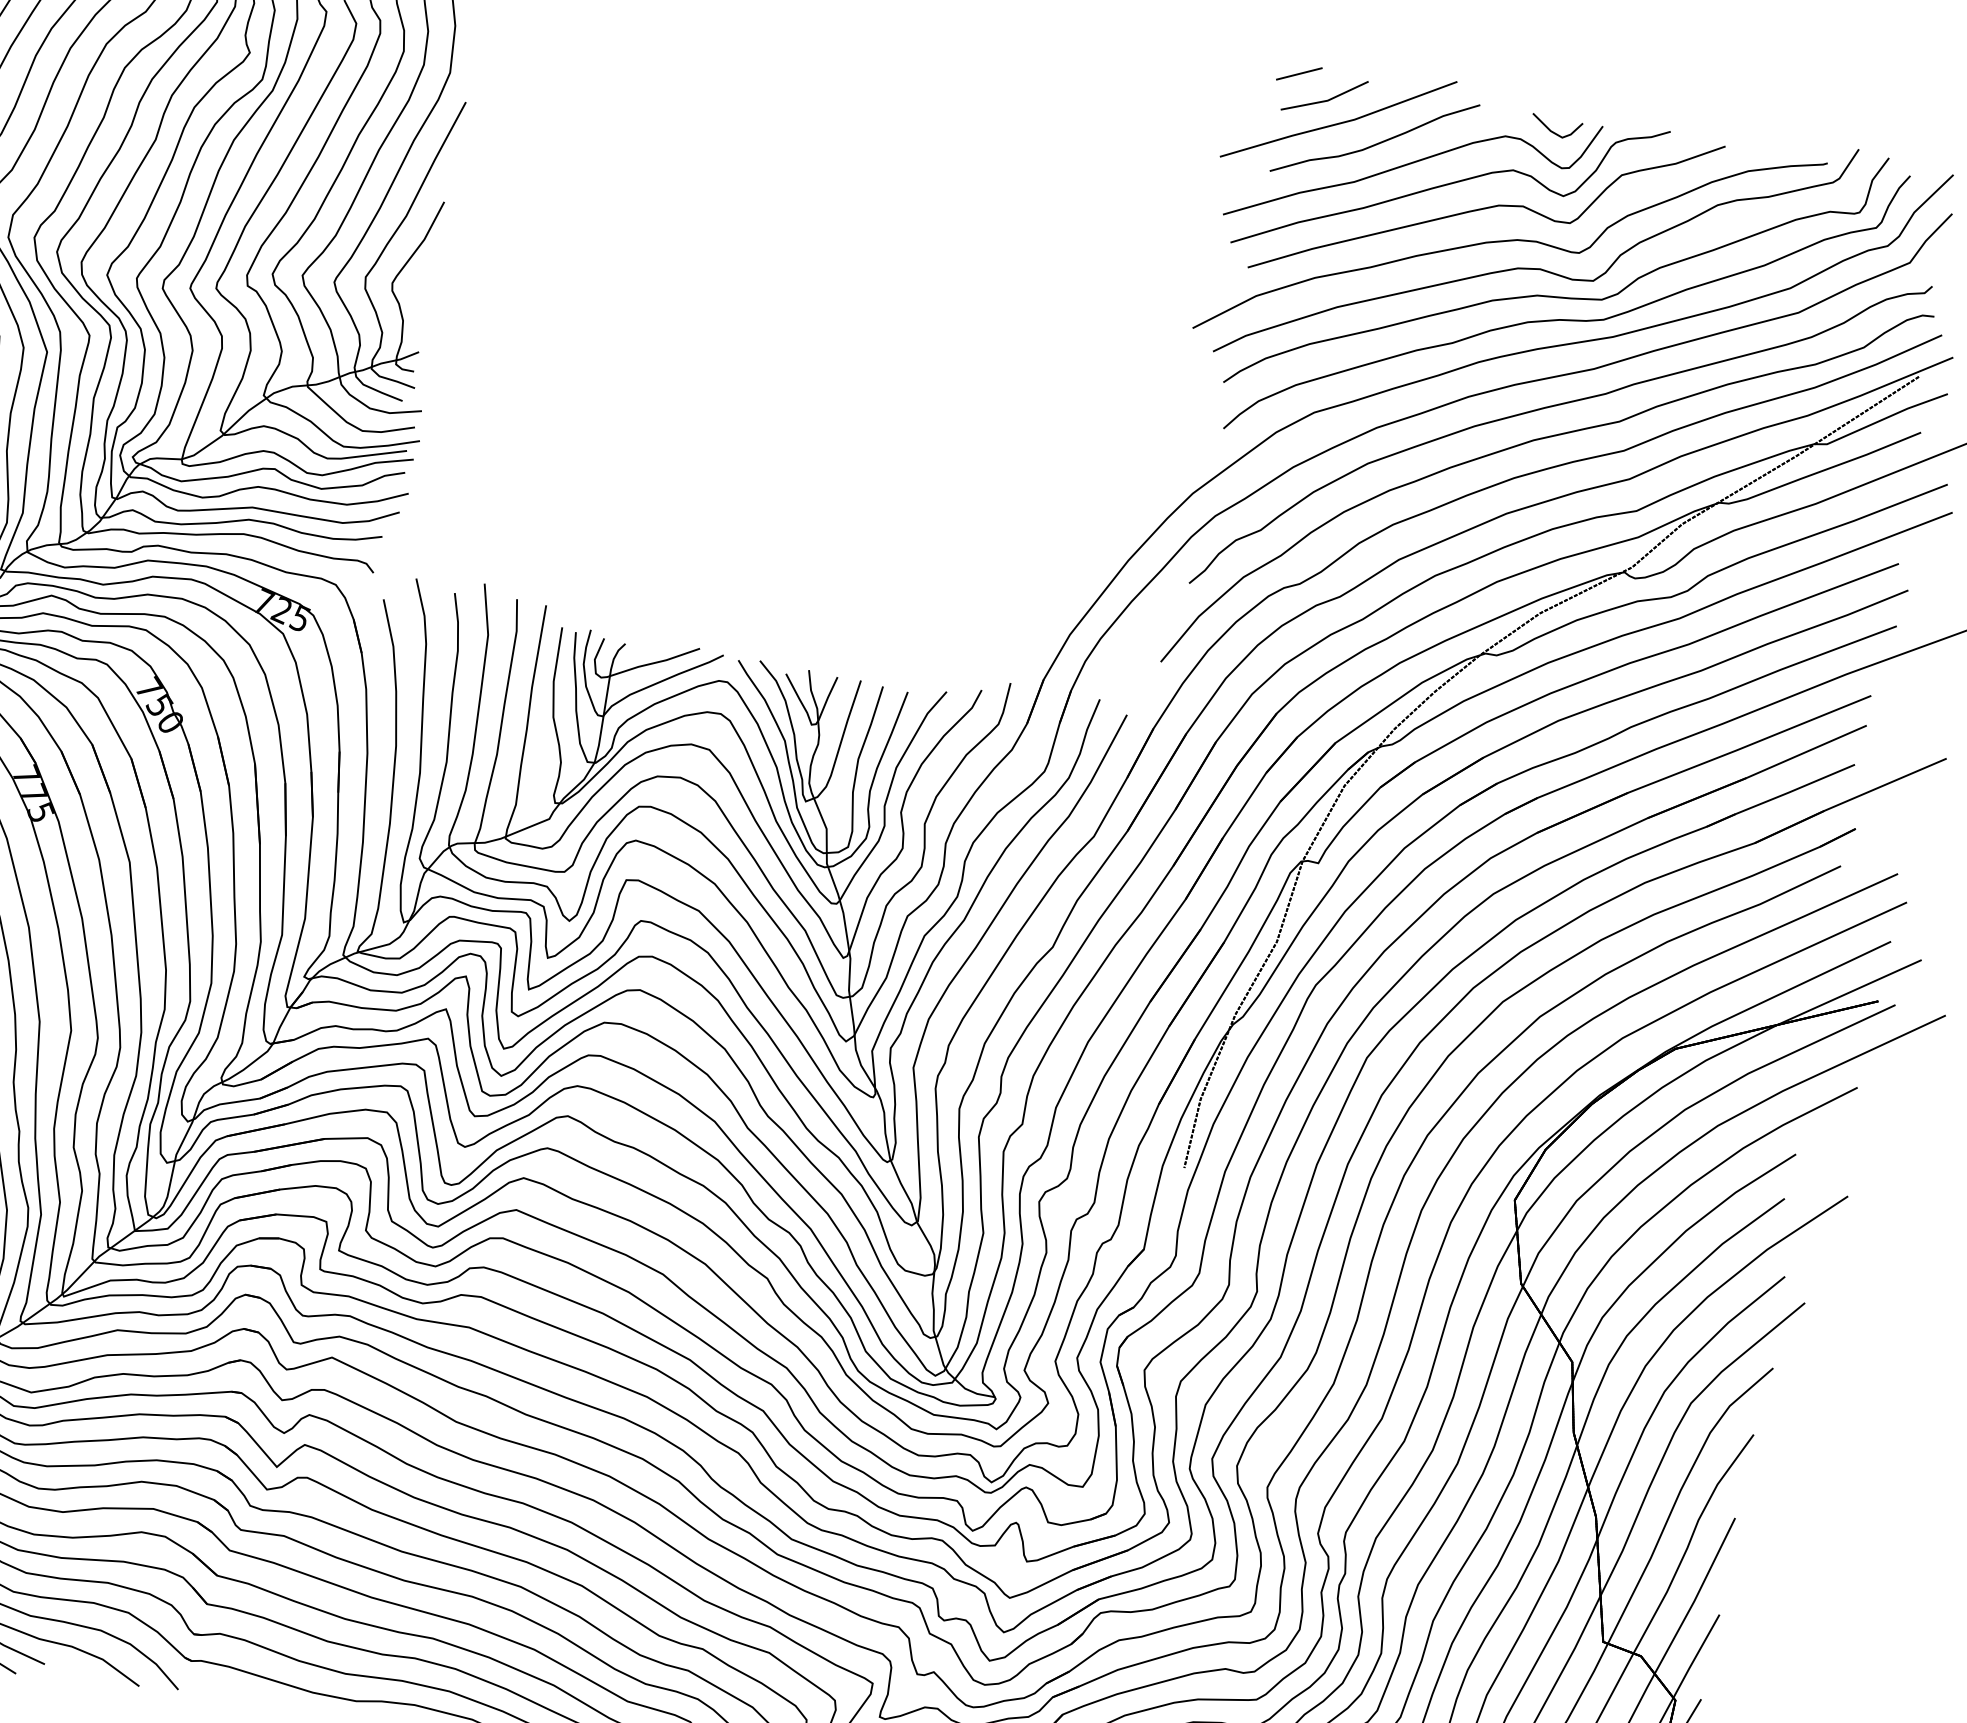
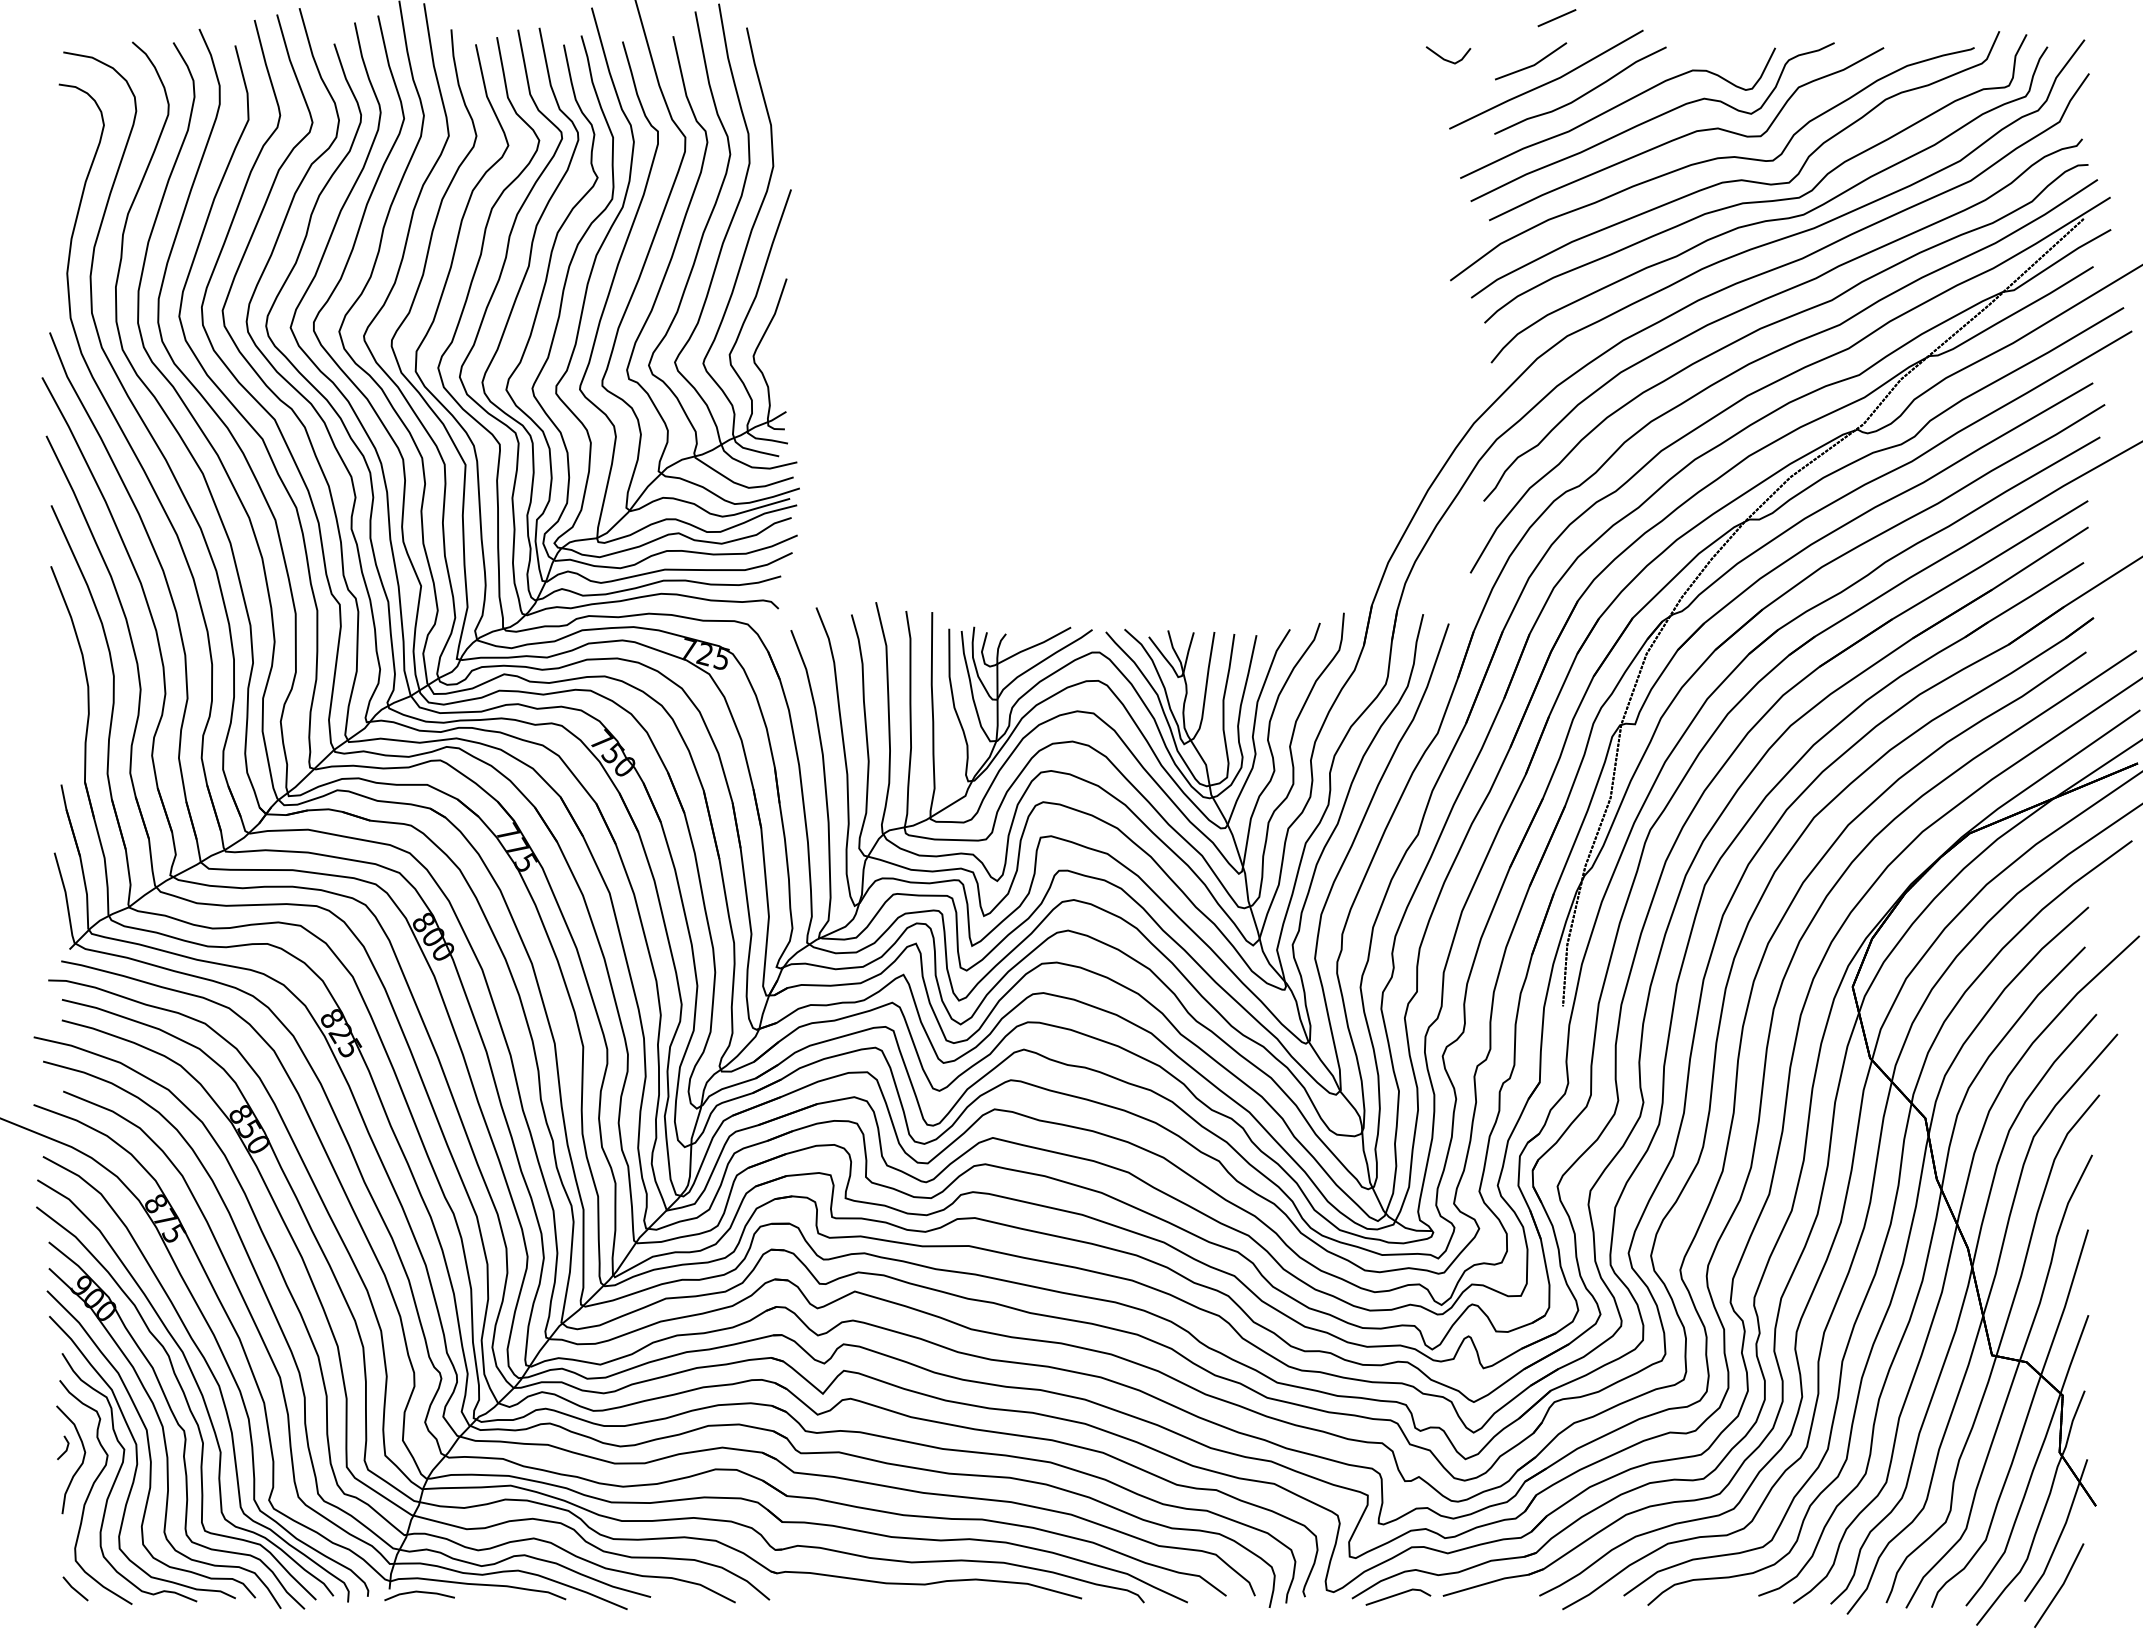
line: (1298, 74) -> (1556, 18), moved
line: (1554, 131) -> (1447, 59), moved

